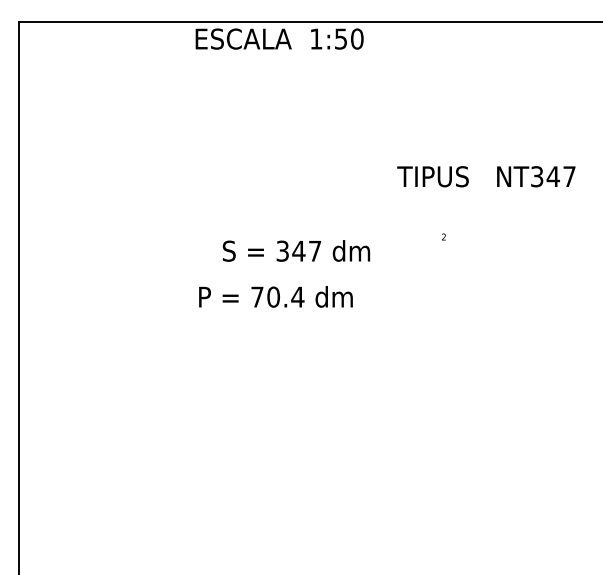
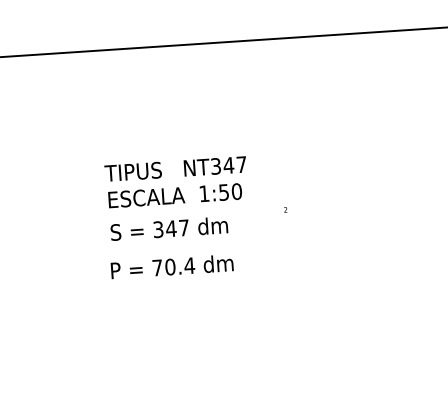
text: (279, 38) -> (175, 195), moved
text: (486, 176) -> (175, 168), moved
text: (275, 296) -> (171, 266), moved

